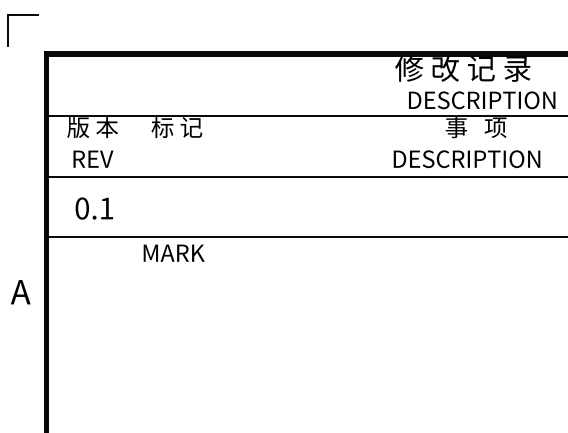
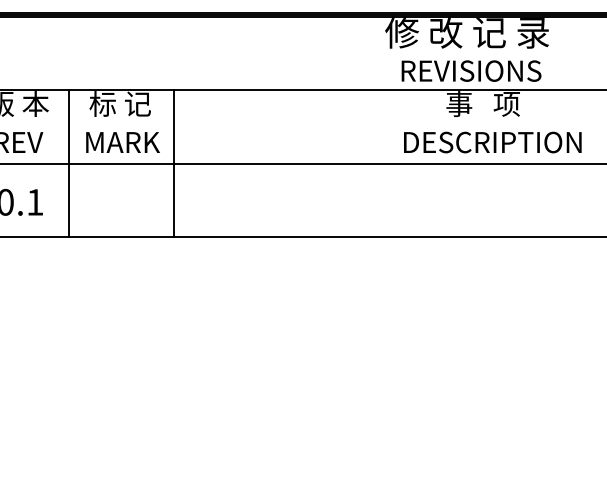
text: (483, 100) -> (492, 71), DESCRIPTION -> REVISIONS
text: (466, 158) -> (492, 141), moved
line: (134, 176) -> (68, 163), added
line: (220, 176) -> (173, 163), added
text: (173, 252) -> (122, 141), moved

